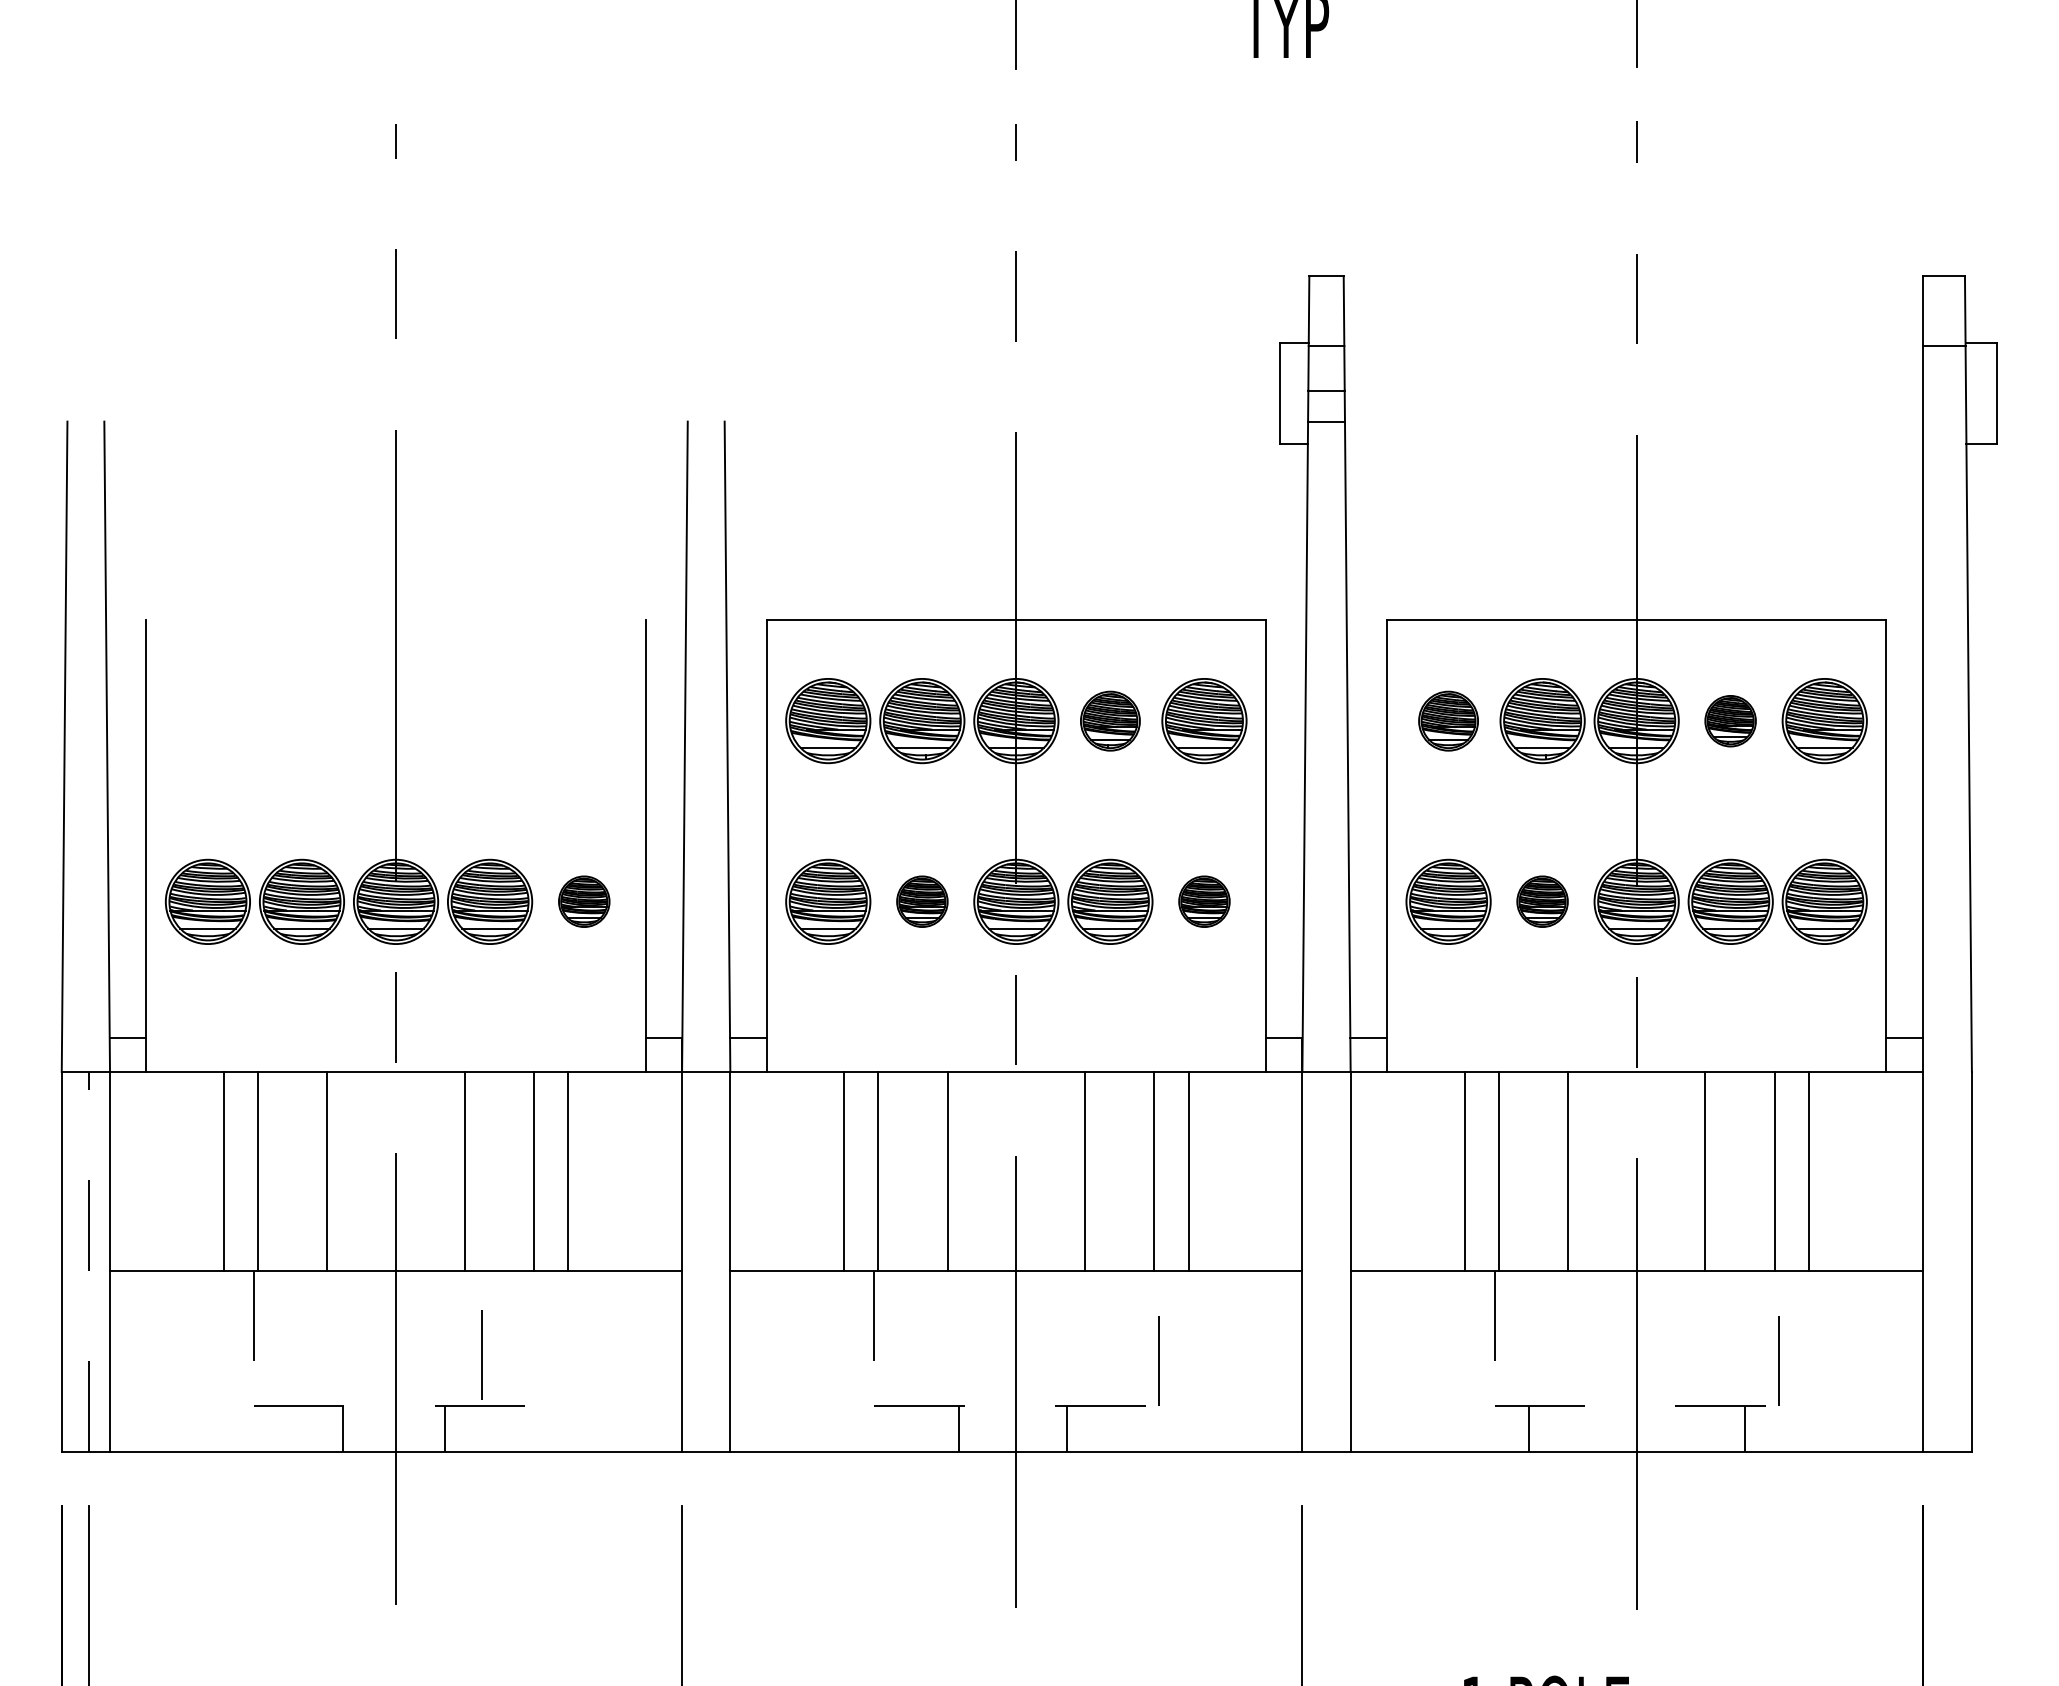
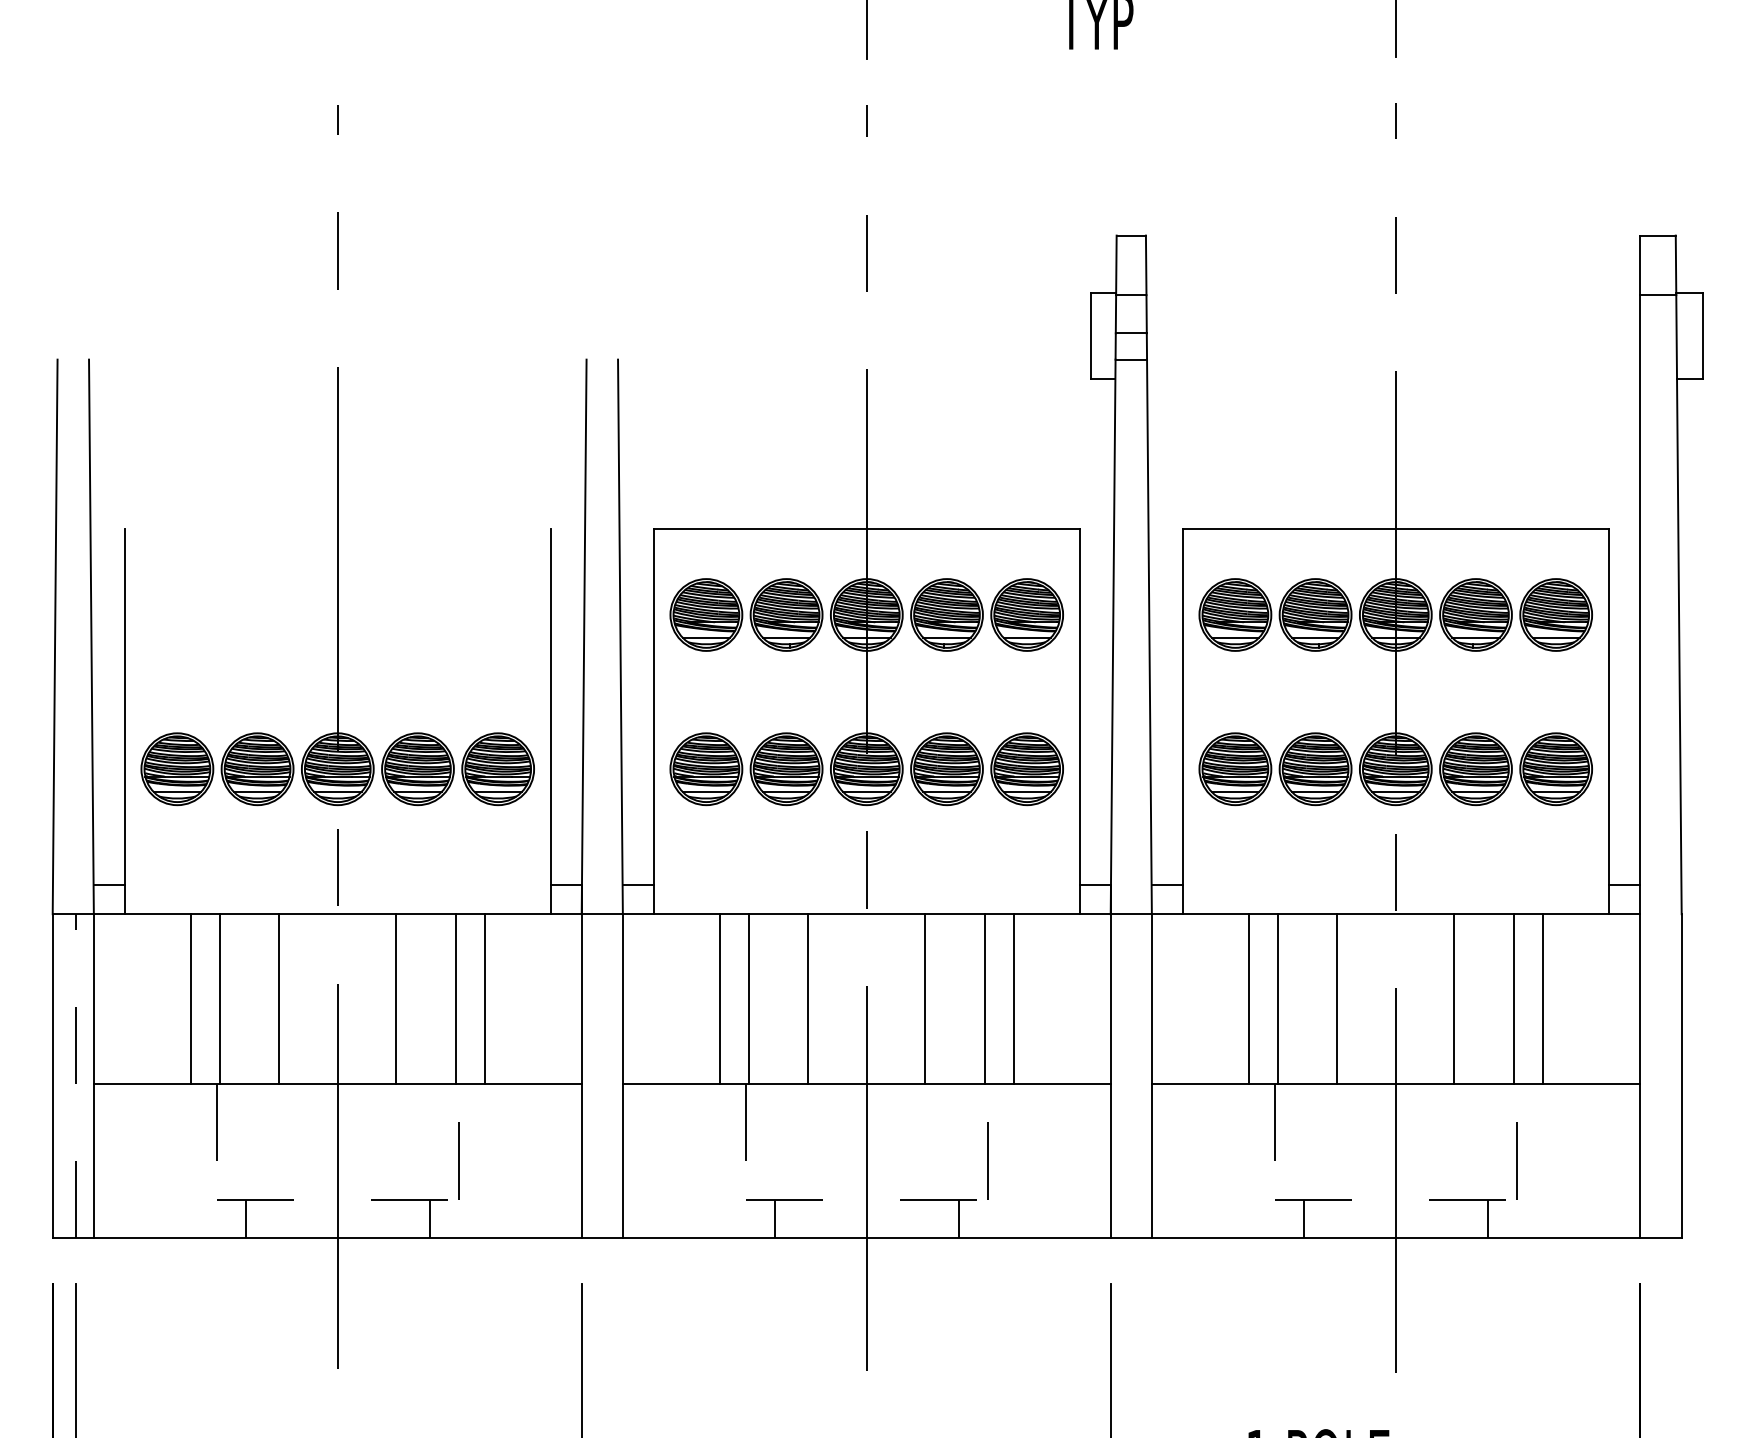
part: (1110, 721) -> (947, 615), size x1.43
part: (1448, 721) -> (1235, 615), size x1.43
part: (1730, 721) -> (1475, 615), size x1.67
part: (584, 901) -> (498, 768), size x1.67
part: (922, 901) -> (786, 768), size x1.67
part: (1204, 901) -> (1027, 768), size x1.67
part: (1542, 901) -> (1315, 768), size x1.67
line: (481, 1354) -> (458, 1160), moved
line: (342, 1428) -> (245, 1218), moved
line: (445, 1428) -> (430, 1218), moved
line: (959, 1428) -> (774, 1218), moved
line: (1066, 1428) -> (959, 1218), moved

